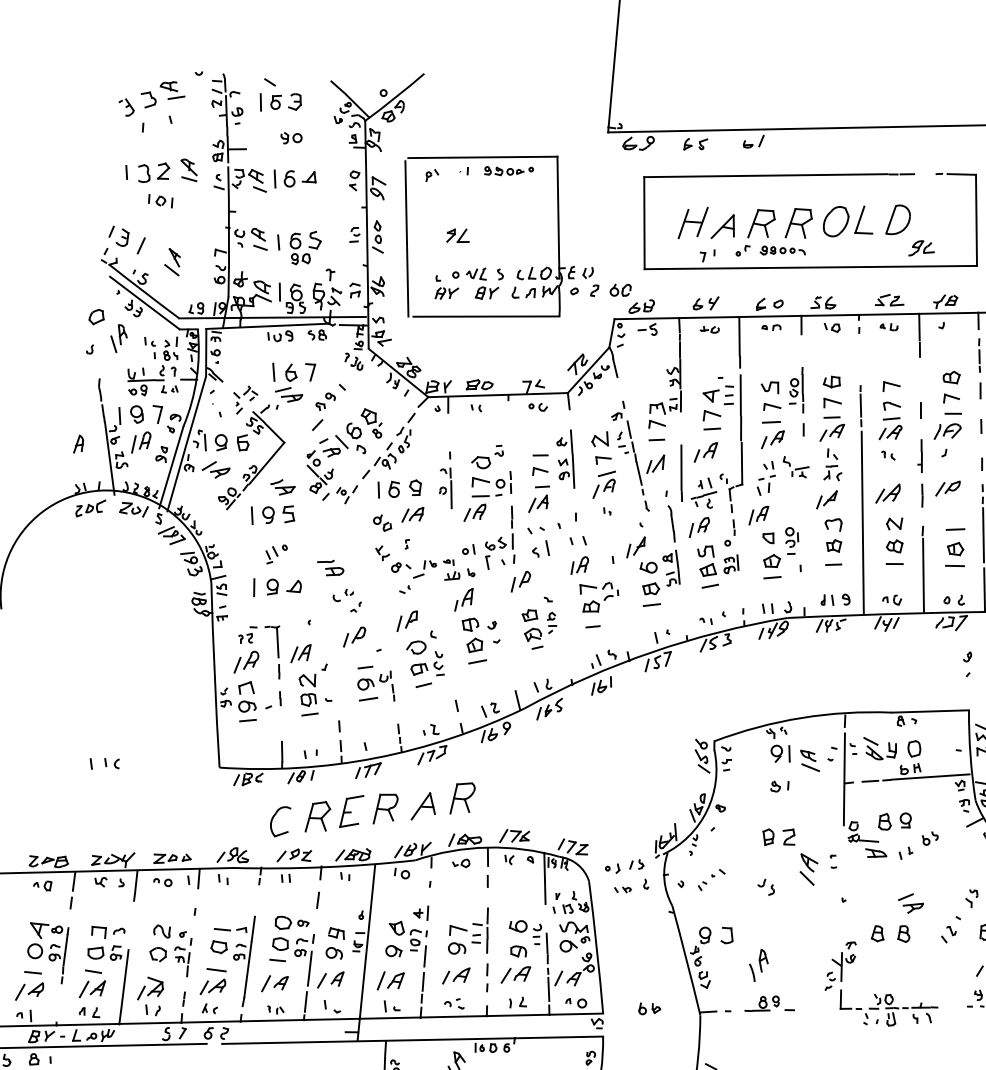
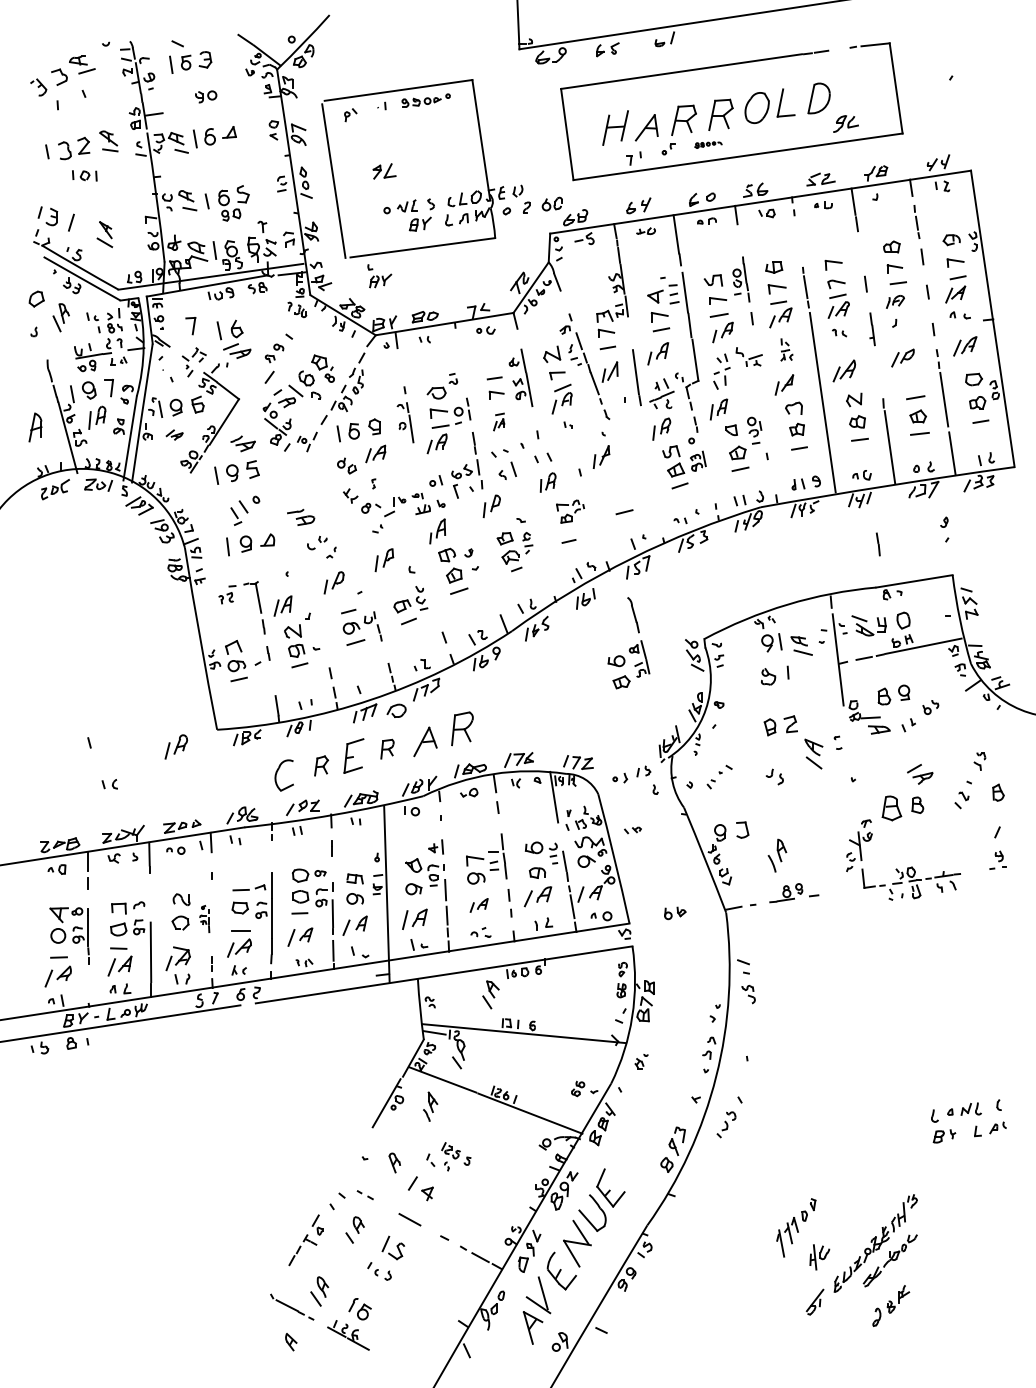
part: (783, 251) -> (708, 144), size x0.6
part: (446, 288) -> (379, 276), moved
part: (309, 372) -> (190, 326), moved
part: (948, 431) -> (895, 301), size x0.7
part: (78, 444) -> (35, 427), size x1.6
part: (833, 464) -> (786, 349), size x0.7
part: (215, 469) -> (174, 434), size x0.6
line: (921, 495) -> (877, 544), moved
part: (538, 498) -> (498, 421), size x0.6
part: (662, 551) -> (628, 643), moved
part: (276, 554) -> (245, 511), size x1.4
part: (598, 597) -> (570, 511), size x0.7
part: (416, 646) -> (396, 710), moved
part: (246, 662) -> (176, 746), moved
part: (111, 763) -> (109, 784), moved
part: (780, 785) -> (775, 674), size x1.6
part: (386, 808) -> (387, 748), size x0.6
part: (318, 816) -> (321, 765), size x0.6
part: (622, 889) -> (632, 830), moved
part: (877, 933) -> (891, 808), size x1.6
part: (182, 953) -> (204, 918), size x0.6
part: (456, 976) -> (479, 905), size x0.7

